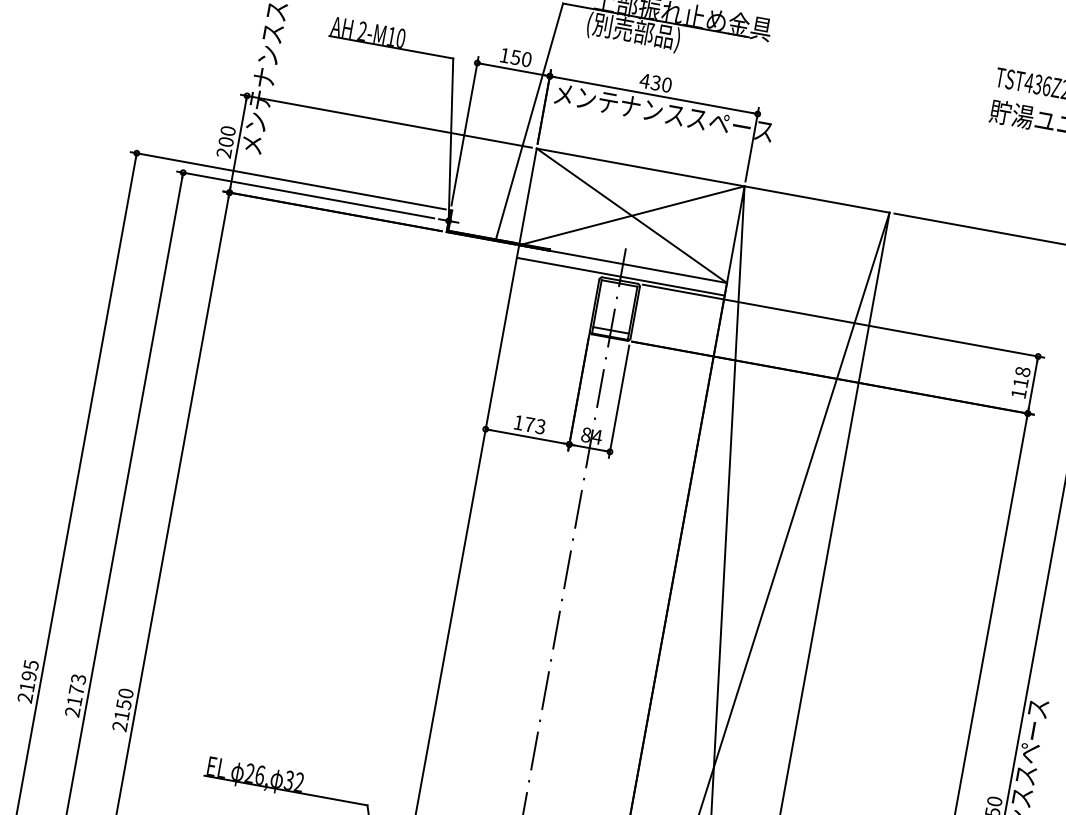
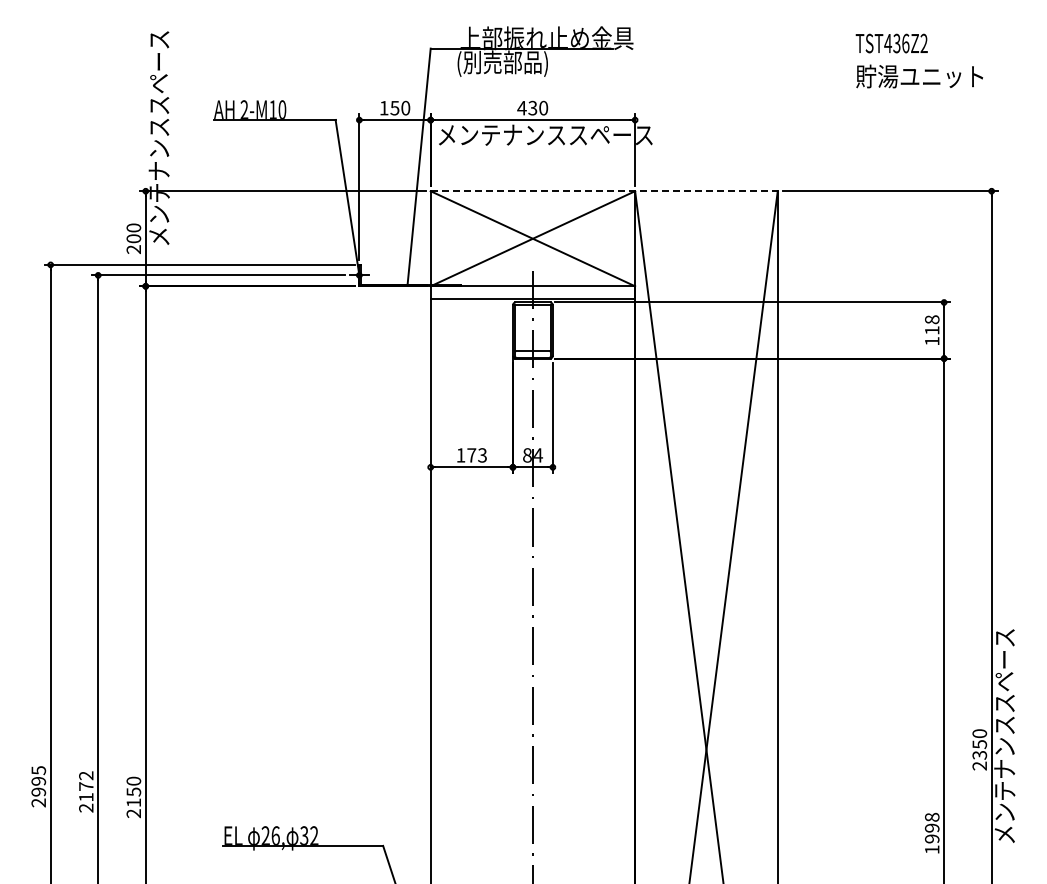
line: (713, 180) -> (604, 191), solid -> dashed
text: (78, 678) -> (86, 775), 2173 -> 2172
text: (27, 686) -> (38, 791), 2195 -> 2995

